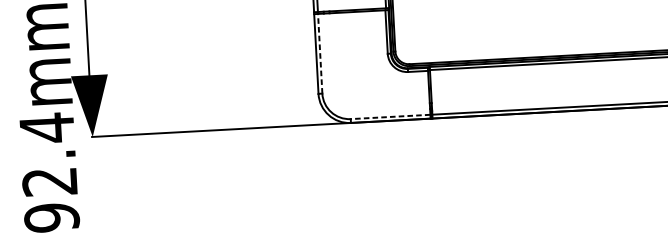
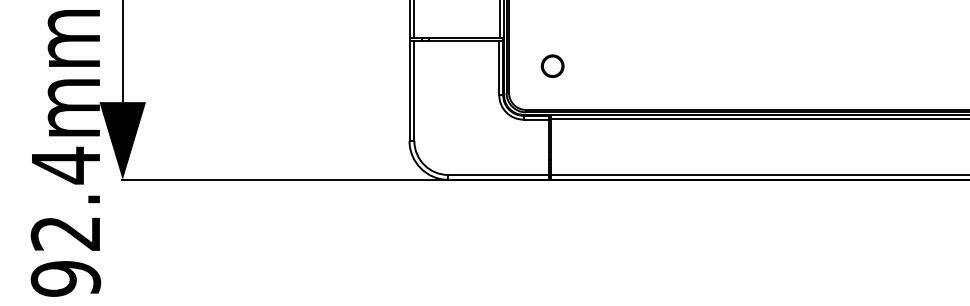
part: (428, 28) -> (552, 66), added
line: (320, 53) -> (414, 90), dashed -> solid
line: (390, 116) -> (498, 174), dashed -> solid

